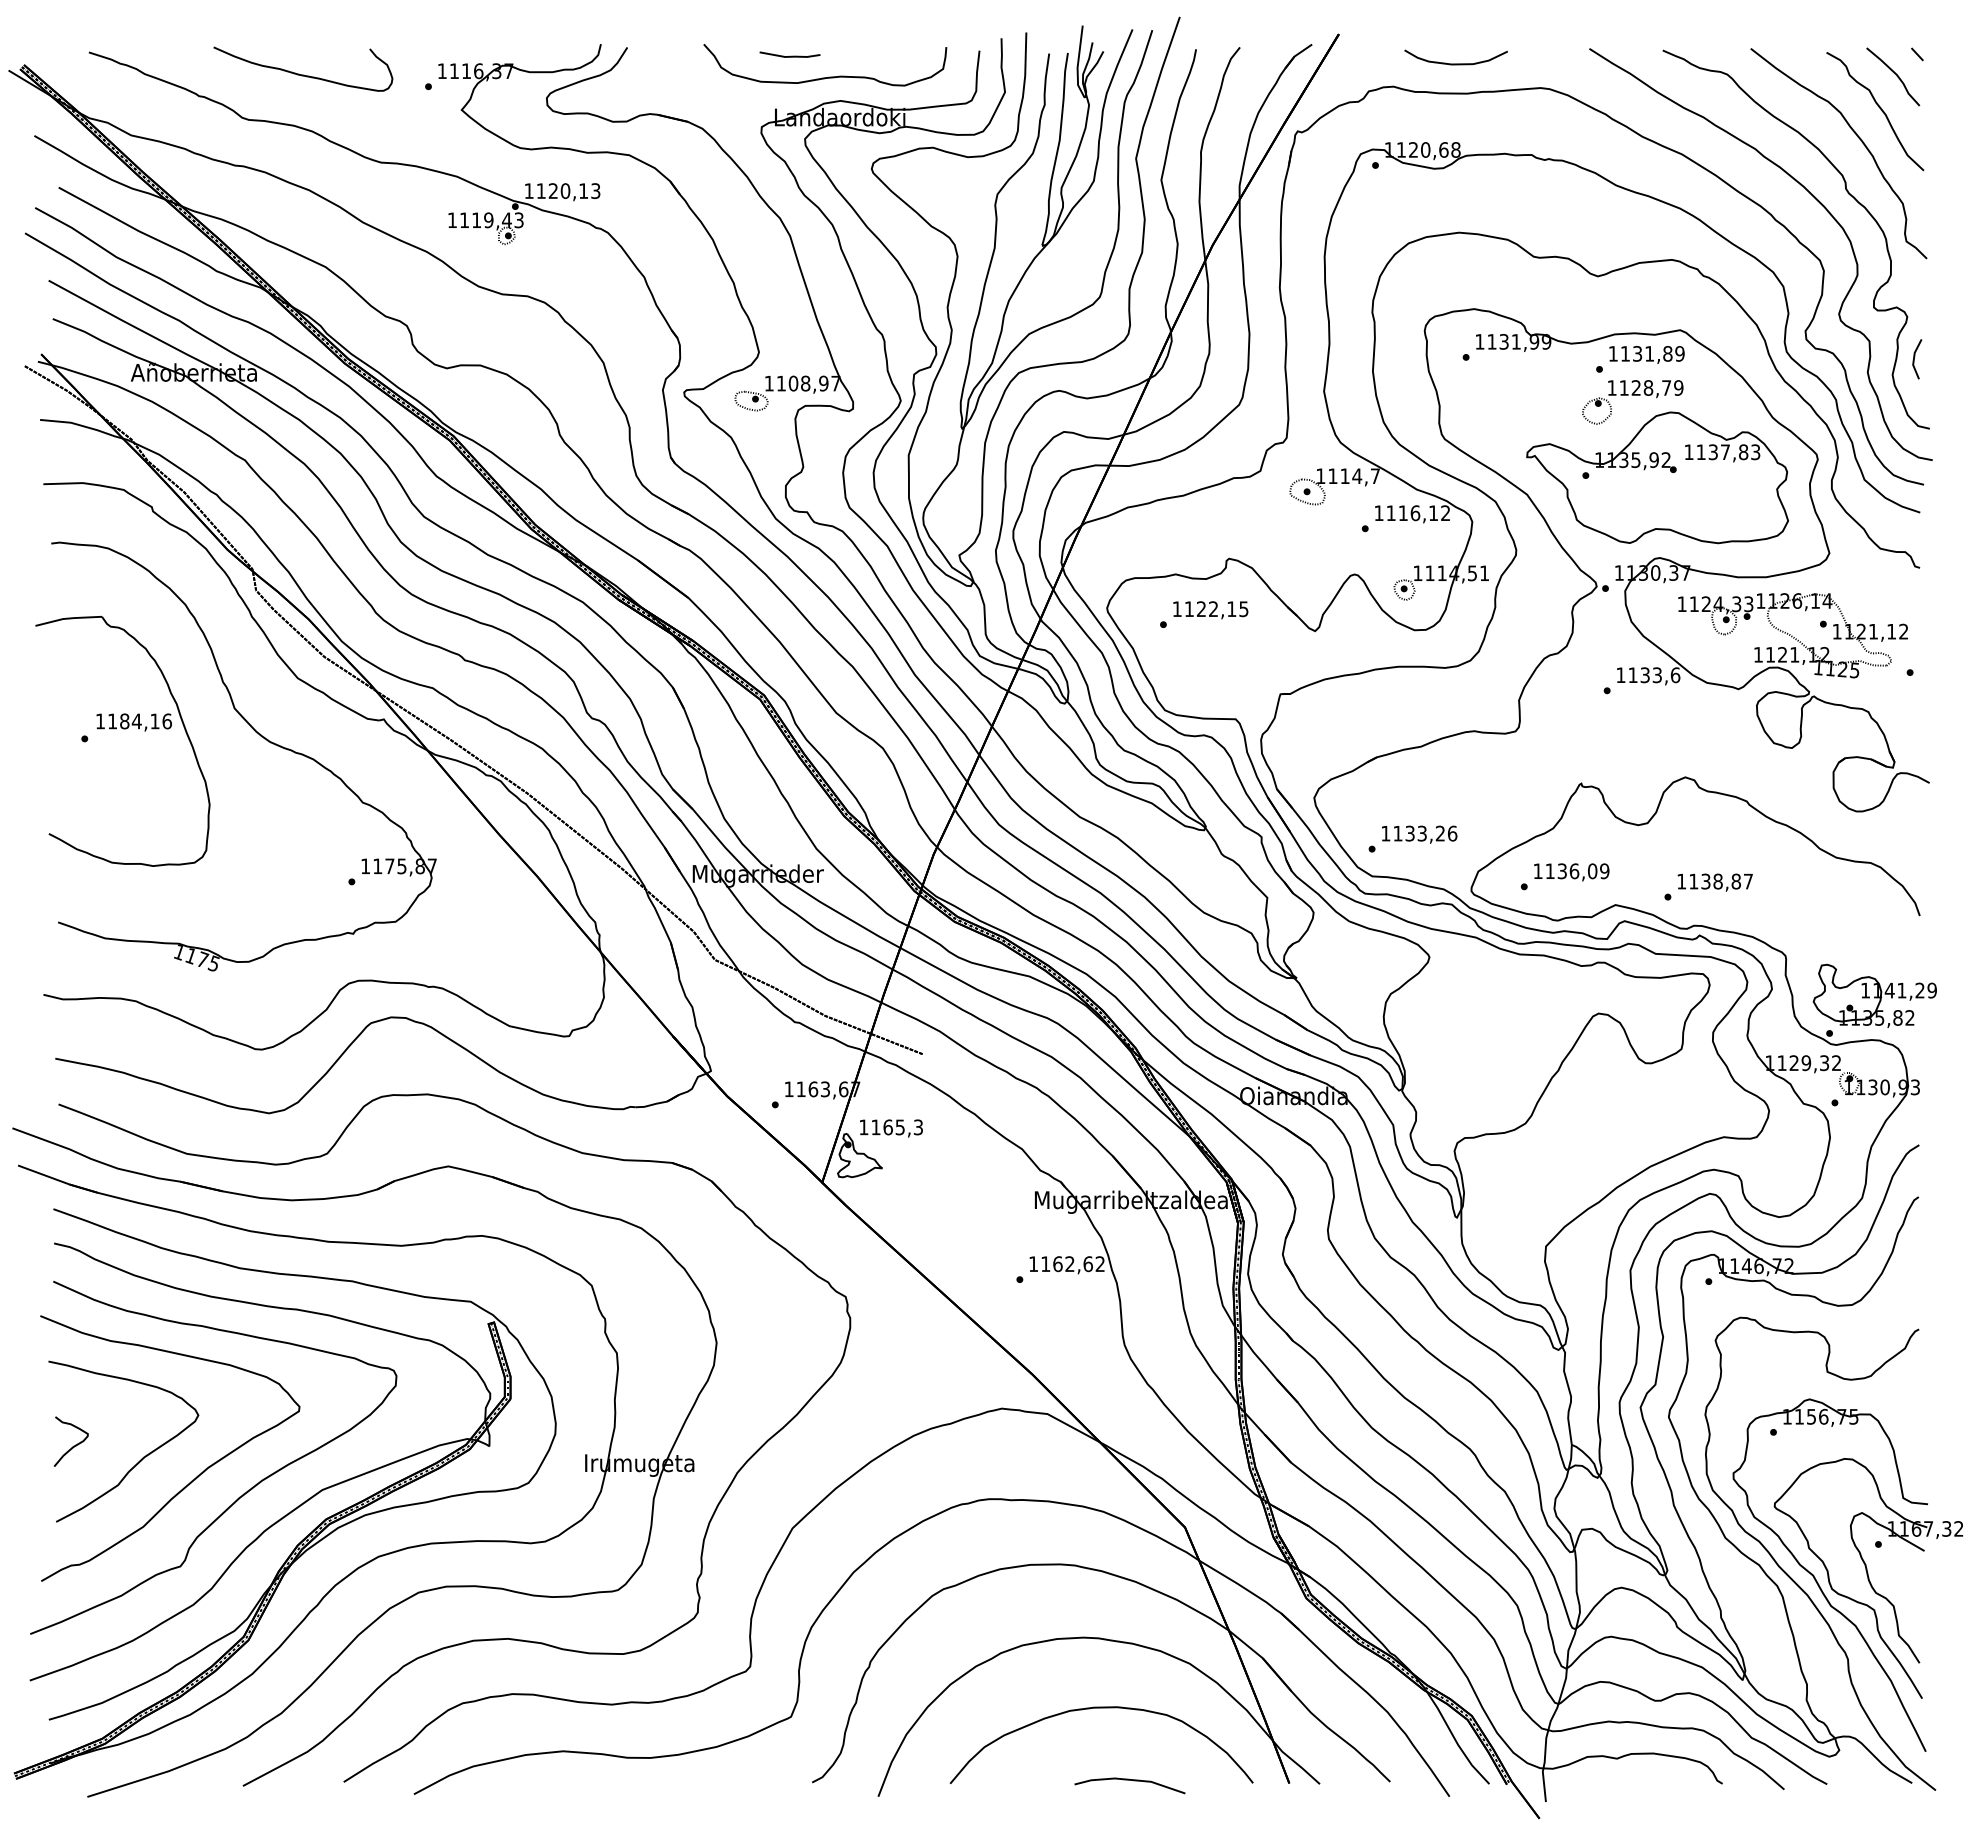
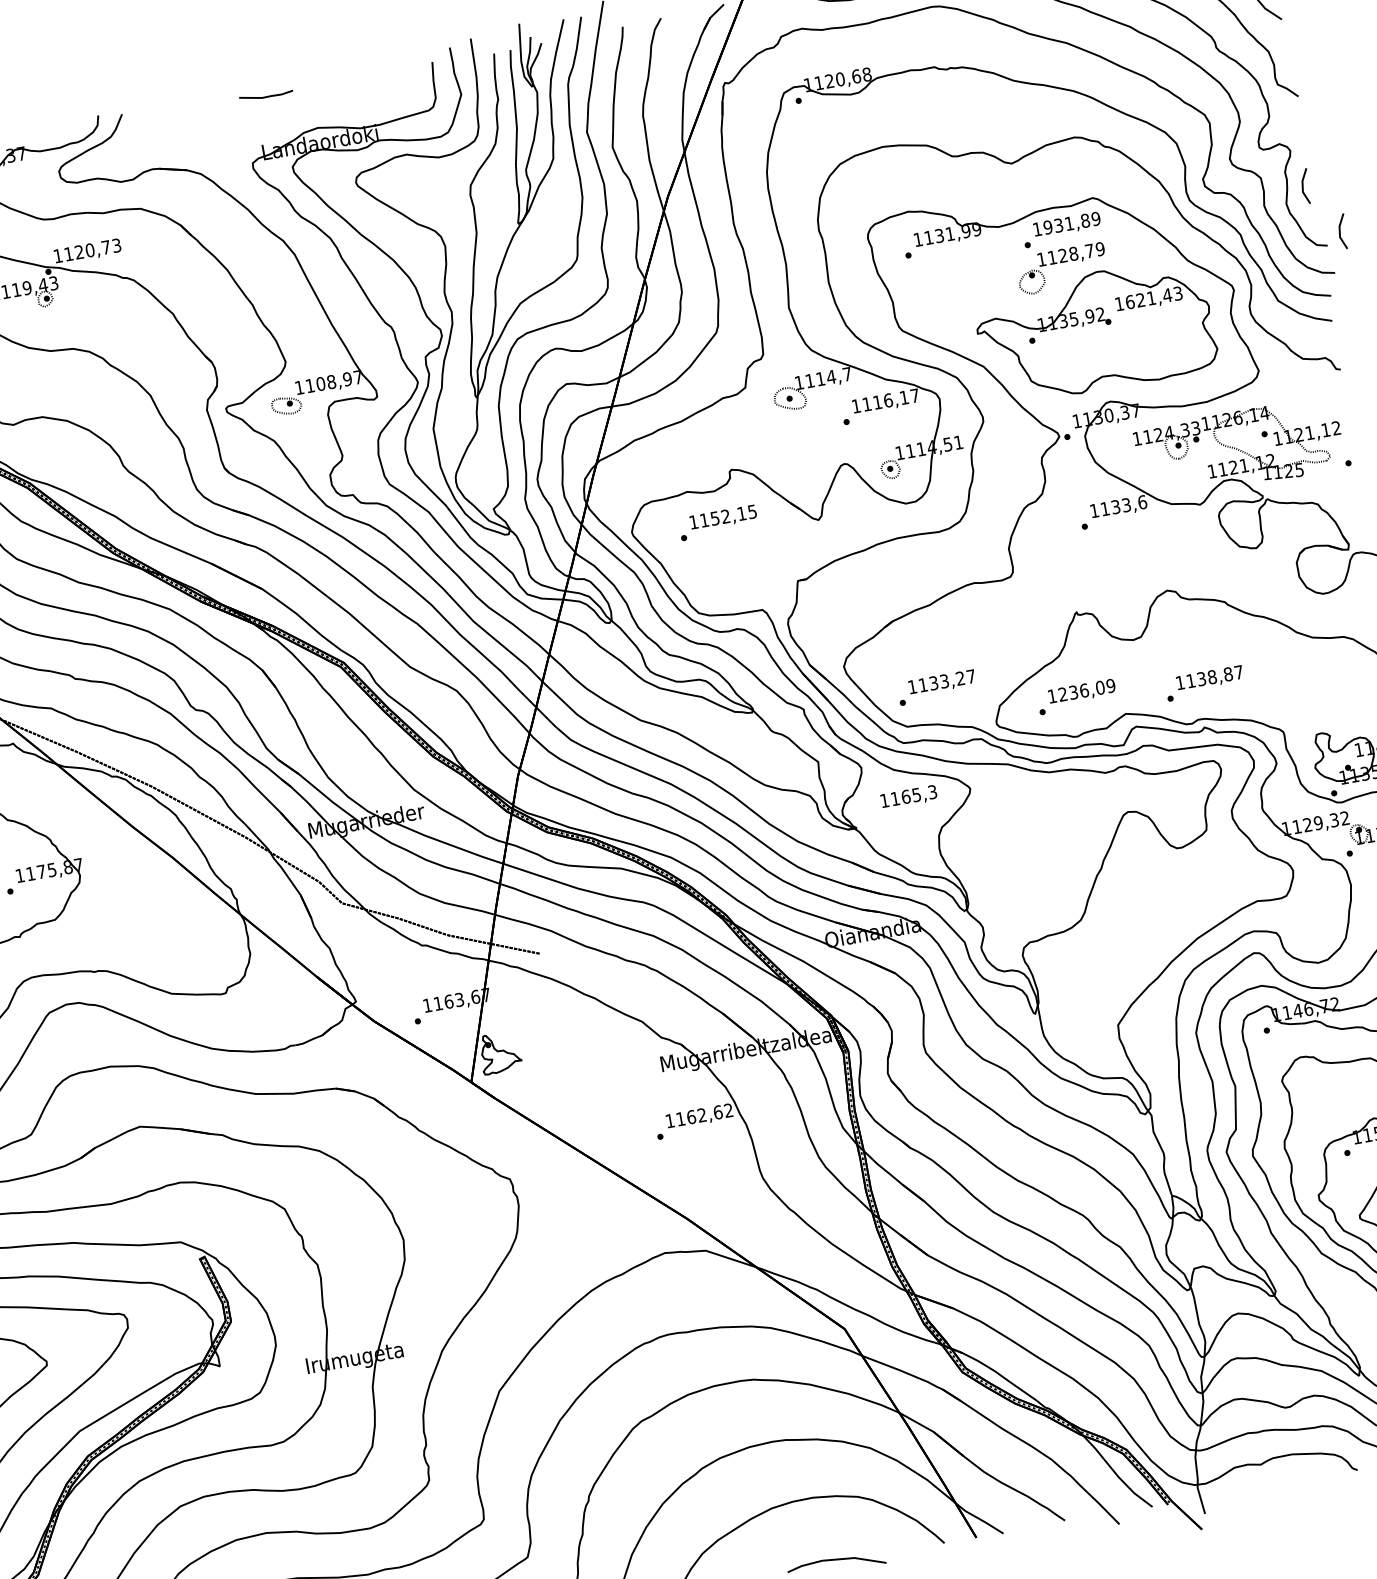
curve: (828, 76) -> (303, 108), removed
text: (583, 190) -> (105, 247), 1120,13 -> 1120,73
text: (1625, 353) -> (1048, 227), 1131,89 -> 1931,89
line: (1946, 416) -> (1340, 232), added
text: (1722, 452) -> (1148, 299), 1137,83 -> 1621,43
text: (1445, 512) -> (914, 395), 1116,12 -> 1116,17
text: (1201, 609) -> (715, 518), 1122,15 -> 1152,15
text: (1452, 833) -> (971, 676), 1133,26 -> 1133,27
text: (1549, 870) -> (1062, 693), 1136,09 -> 1236,09
text: (891, 1128) -> (909, 797), moved

